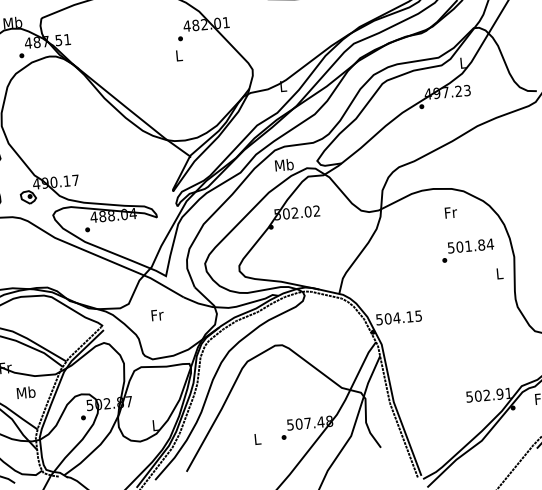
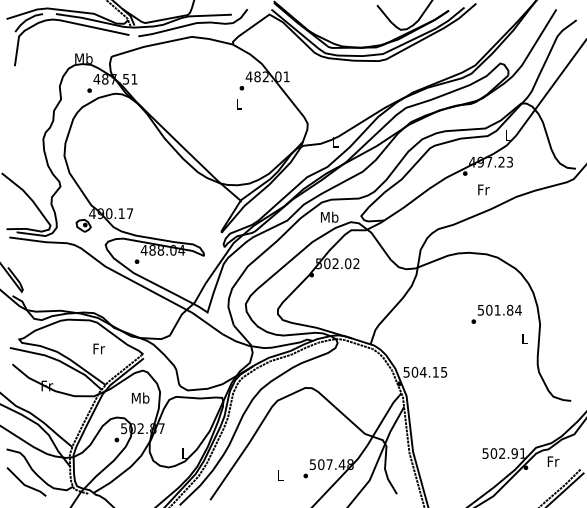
text: (450, 212) -> (483, 189), moved
text: (156, 314) -> (98, 348), moved
text: (26, 392) -> (140, 397), moved

